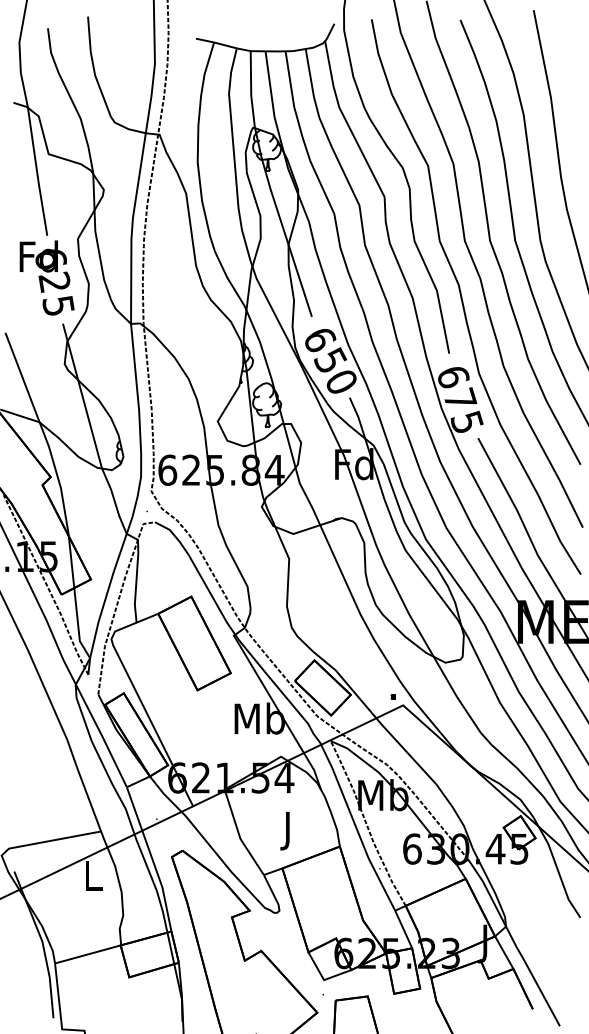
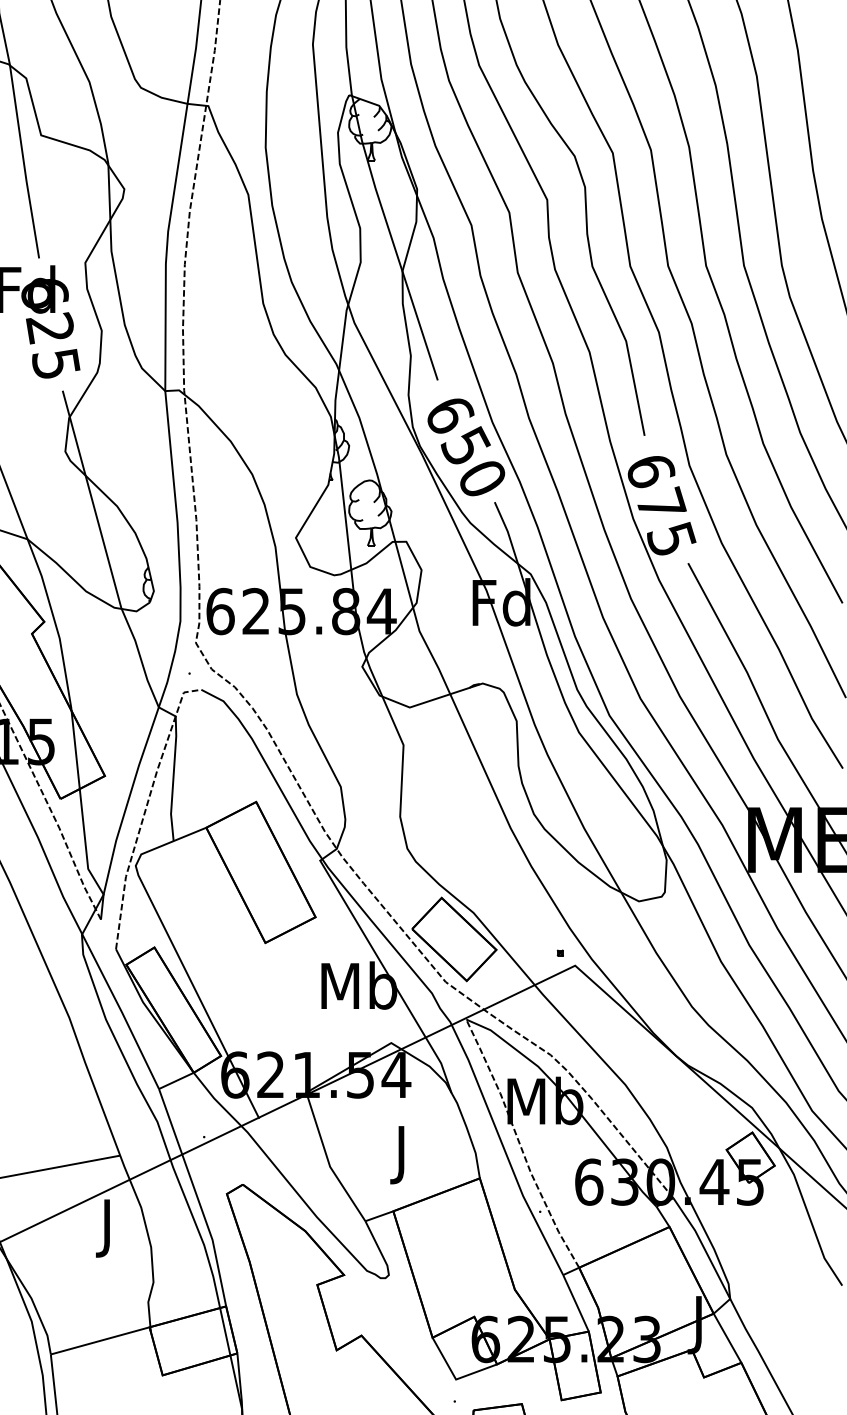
text: (93, 879) -> (108, 1227), L -> J

